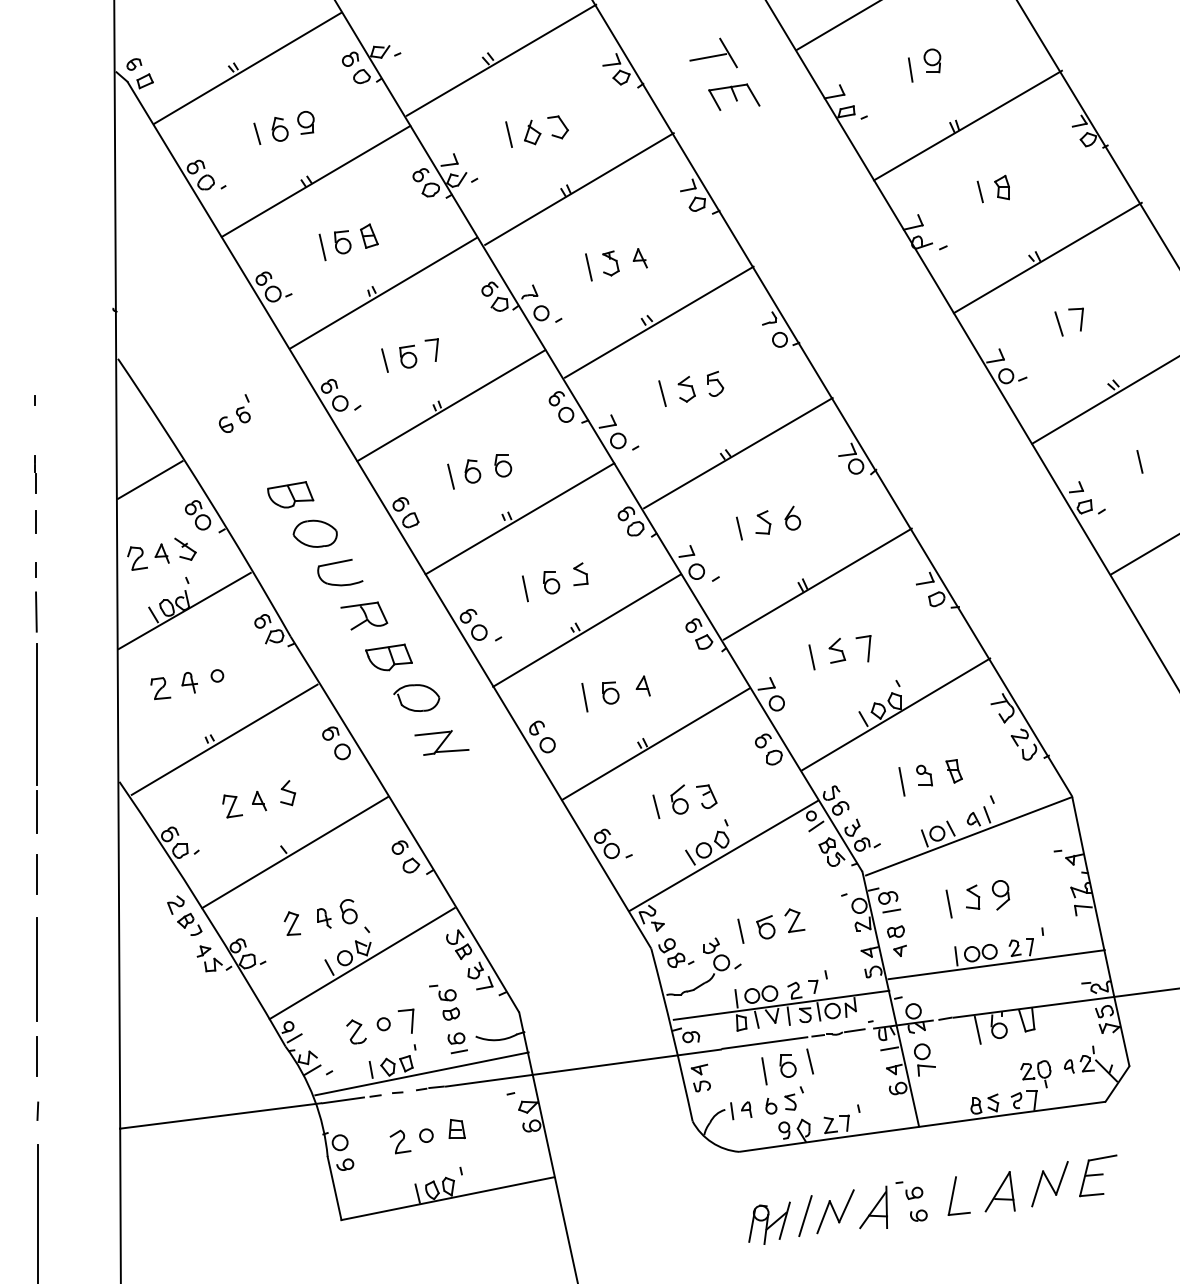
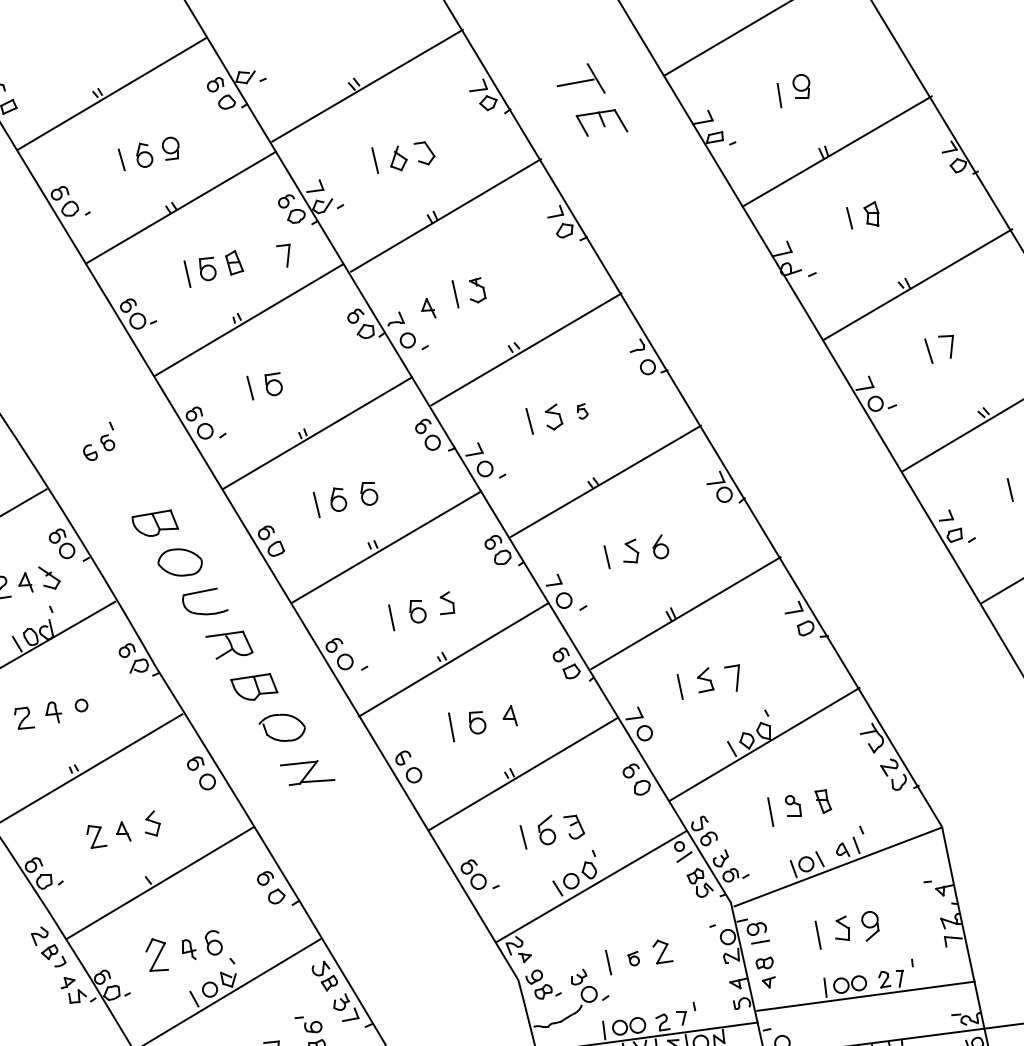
part: (639, 258) -> (427, 308), moved
part: (431, 349) -> (283, 255), moved
part: (715, 383) -> (583, 411), size x0.6
part: (292, 923) -> (157, 954), size x1.4
part: (765, 927) -> (633, 958), size x0.6

